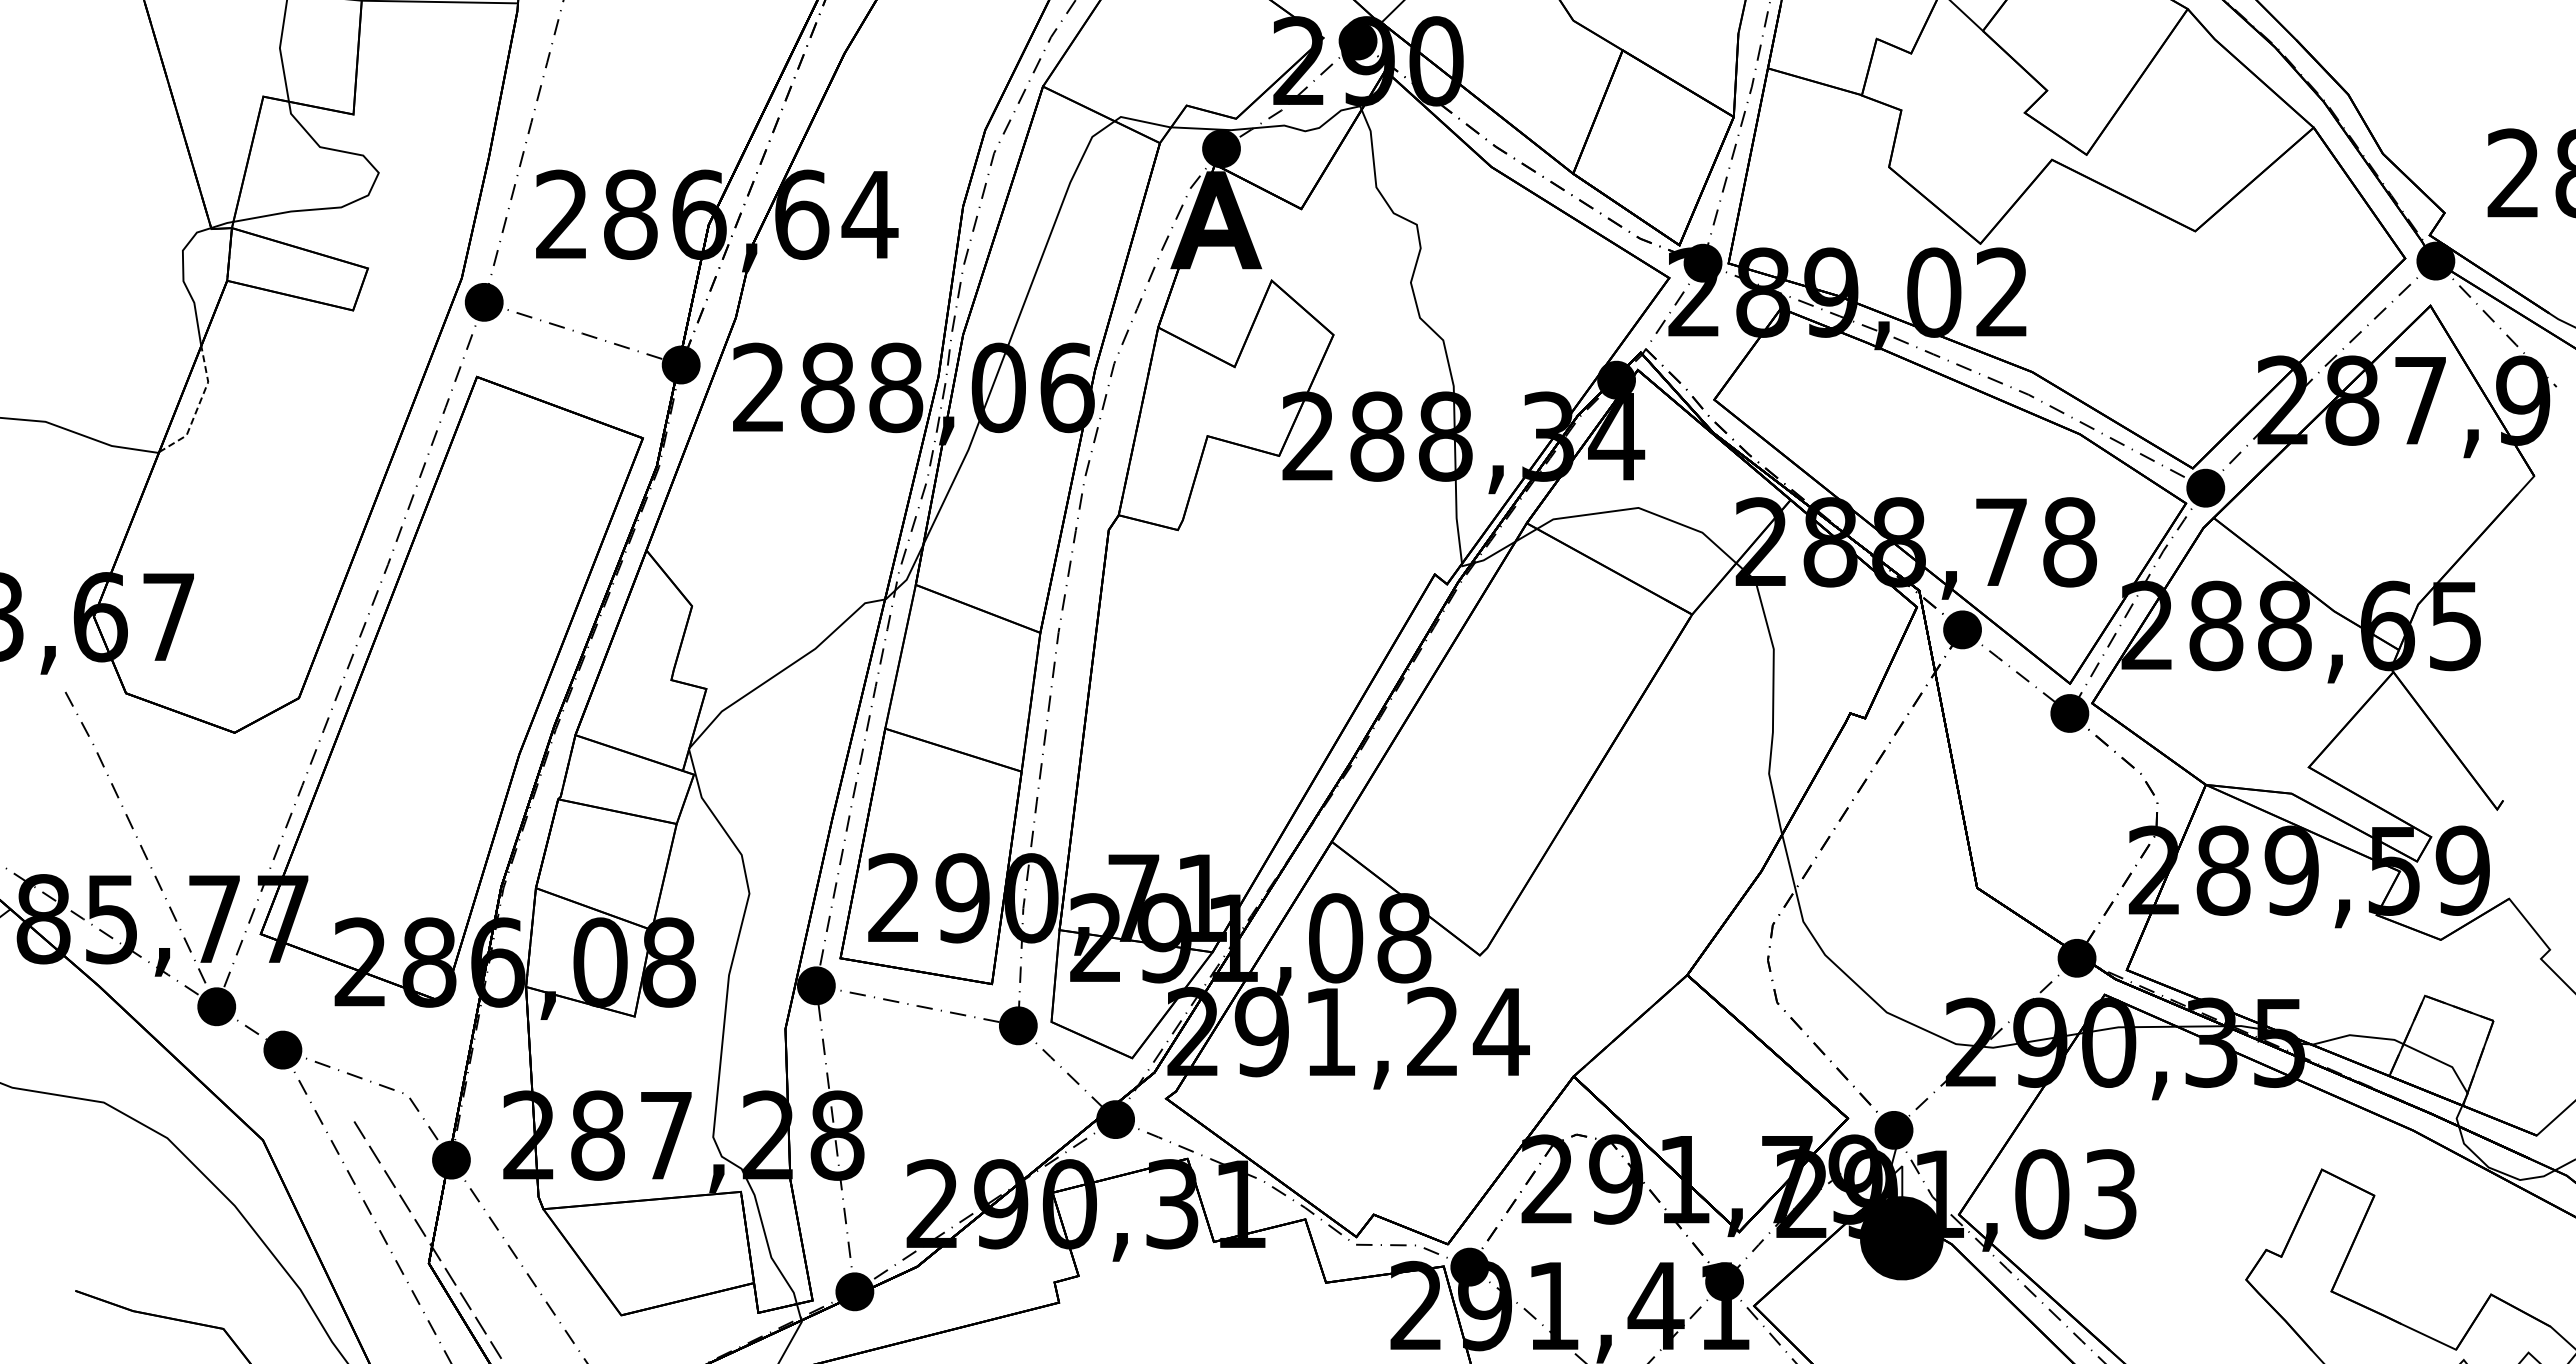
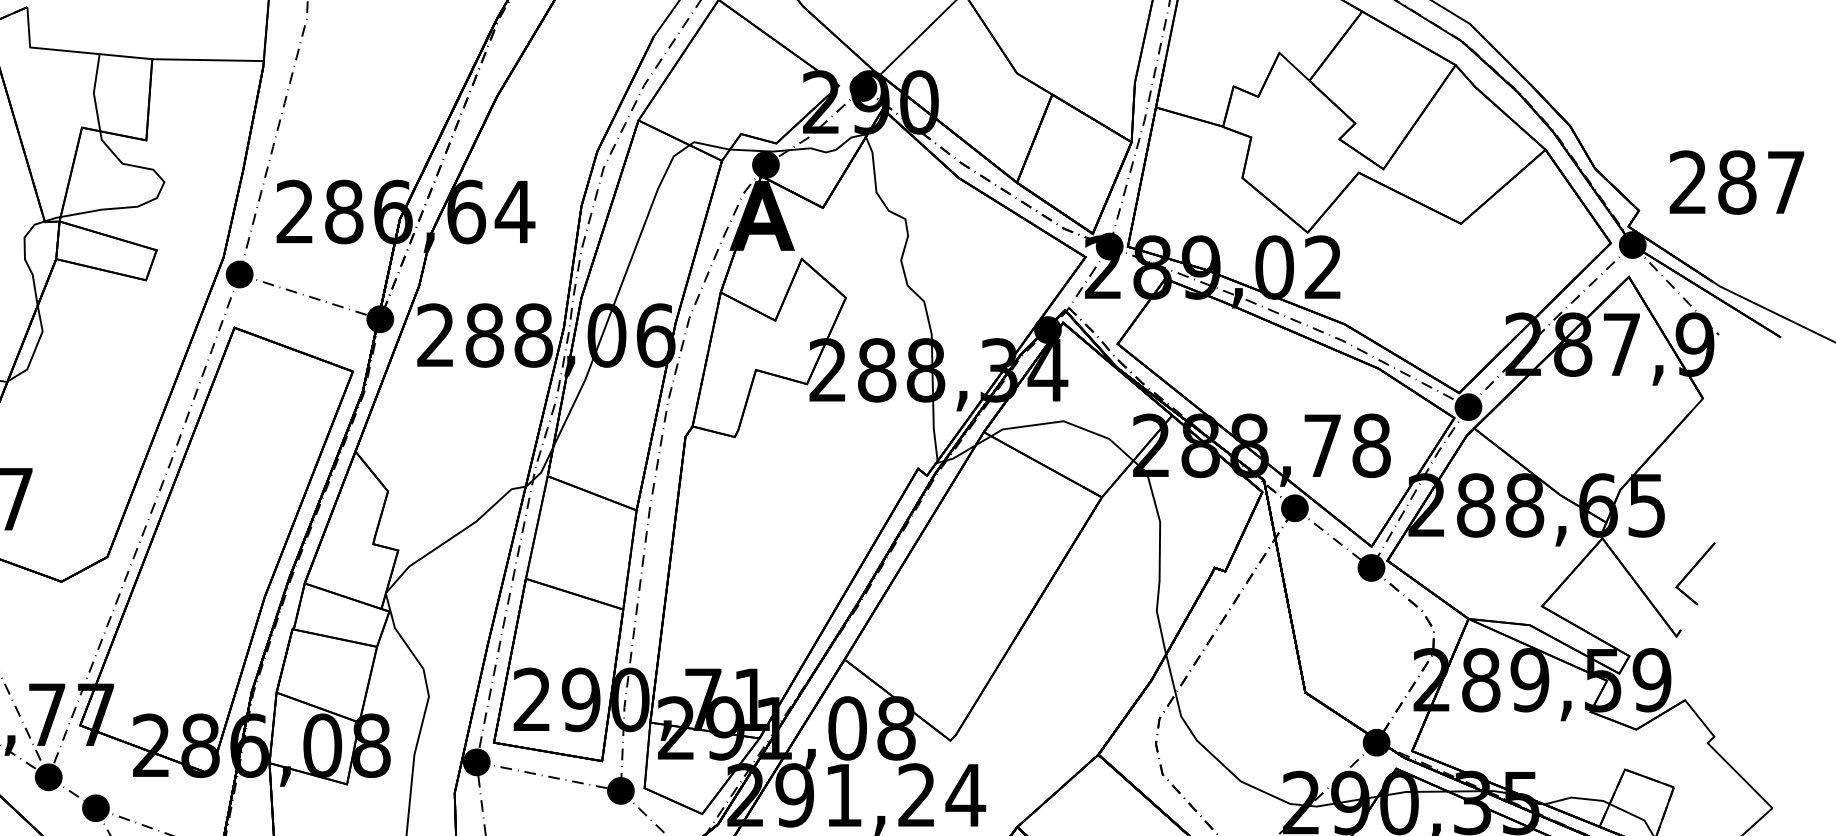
line: (198, 406) -> (35, 348), dashed -> solid
part: (2519, 716) -> (1692, 570), added

